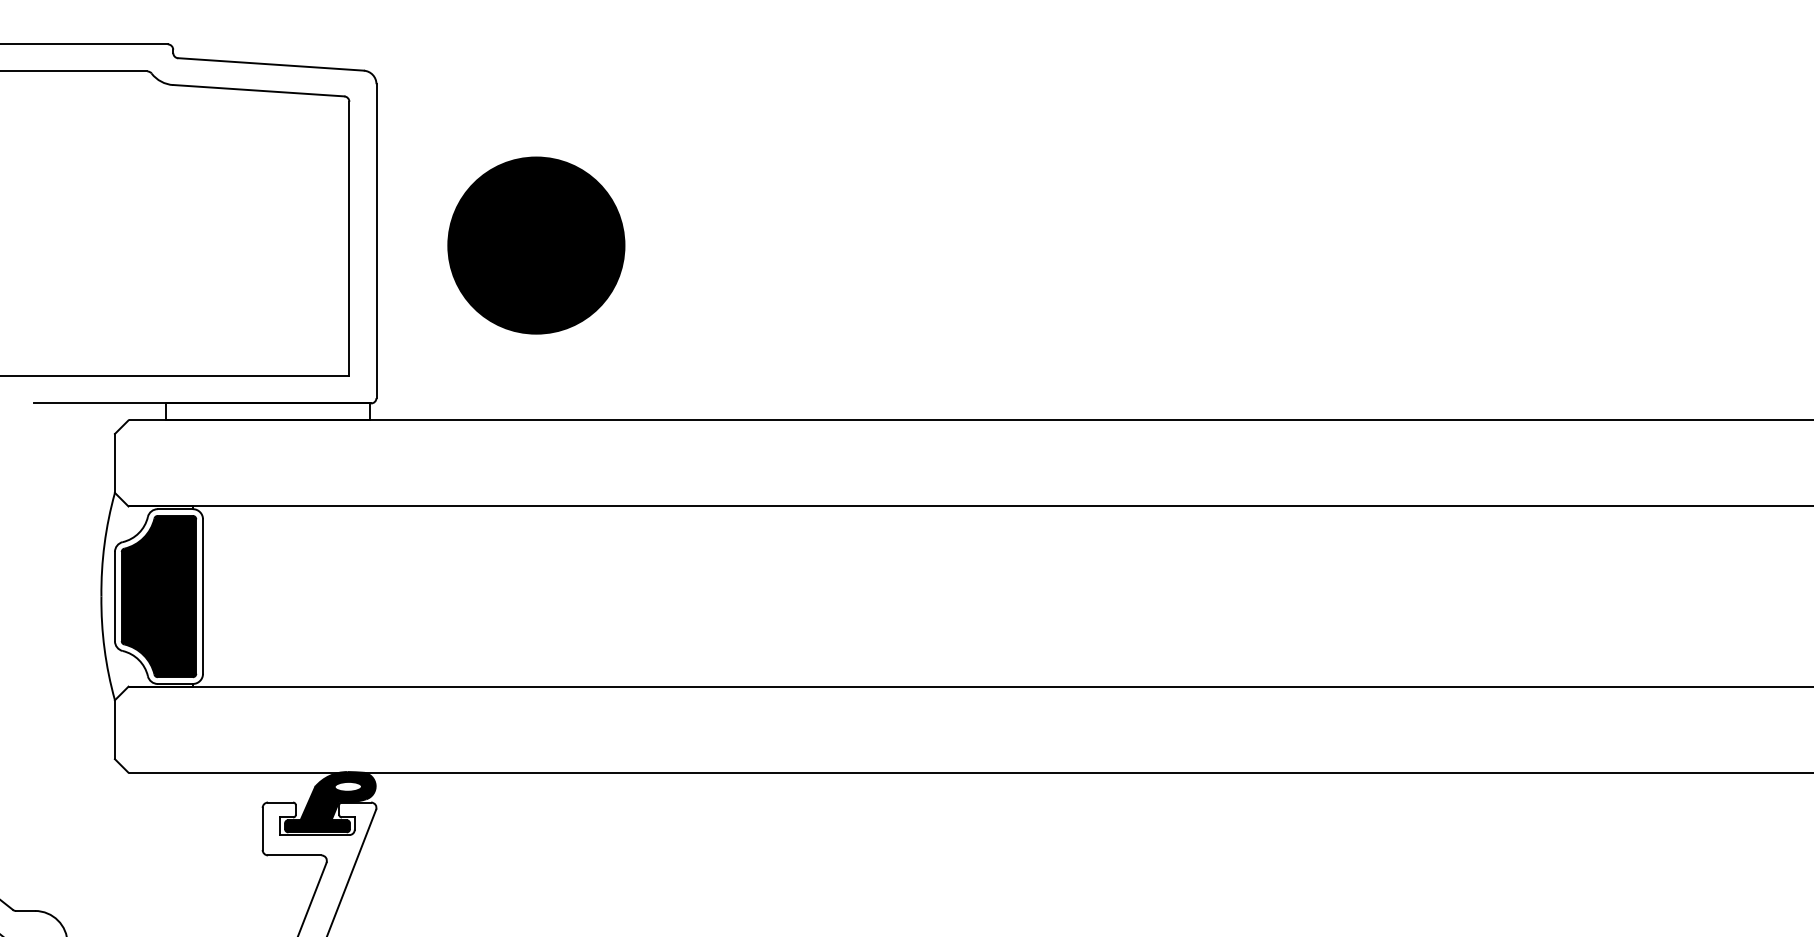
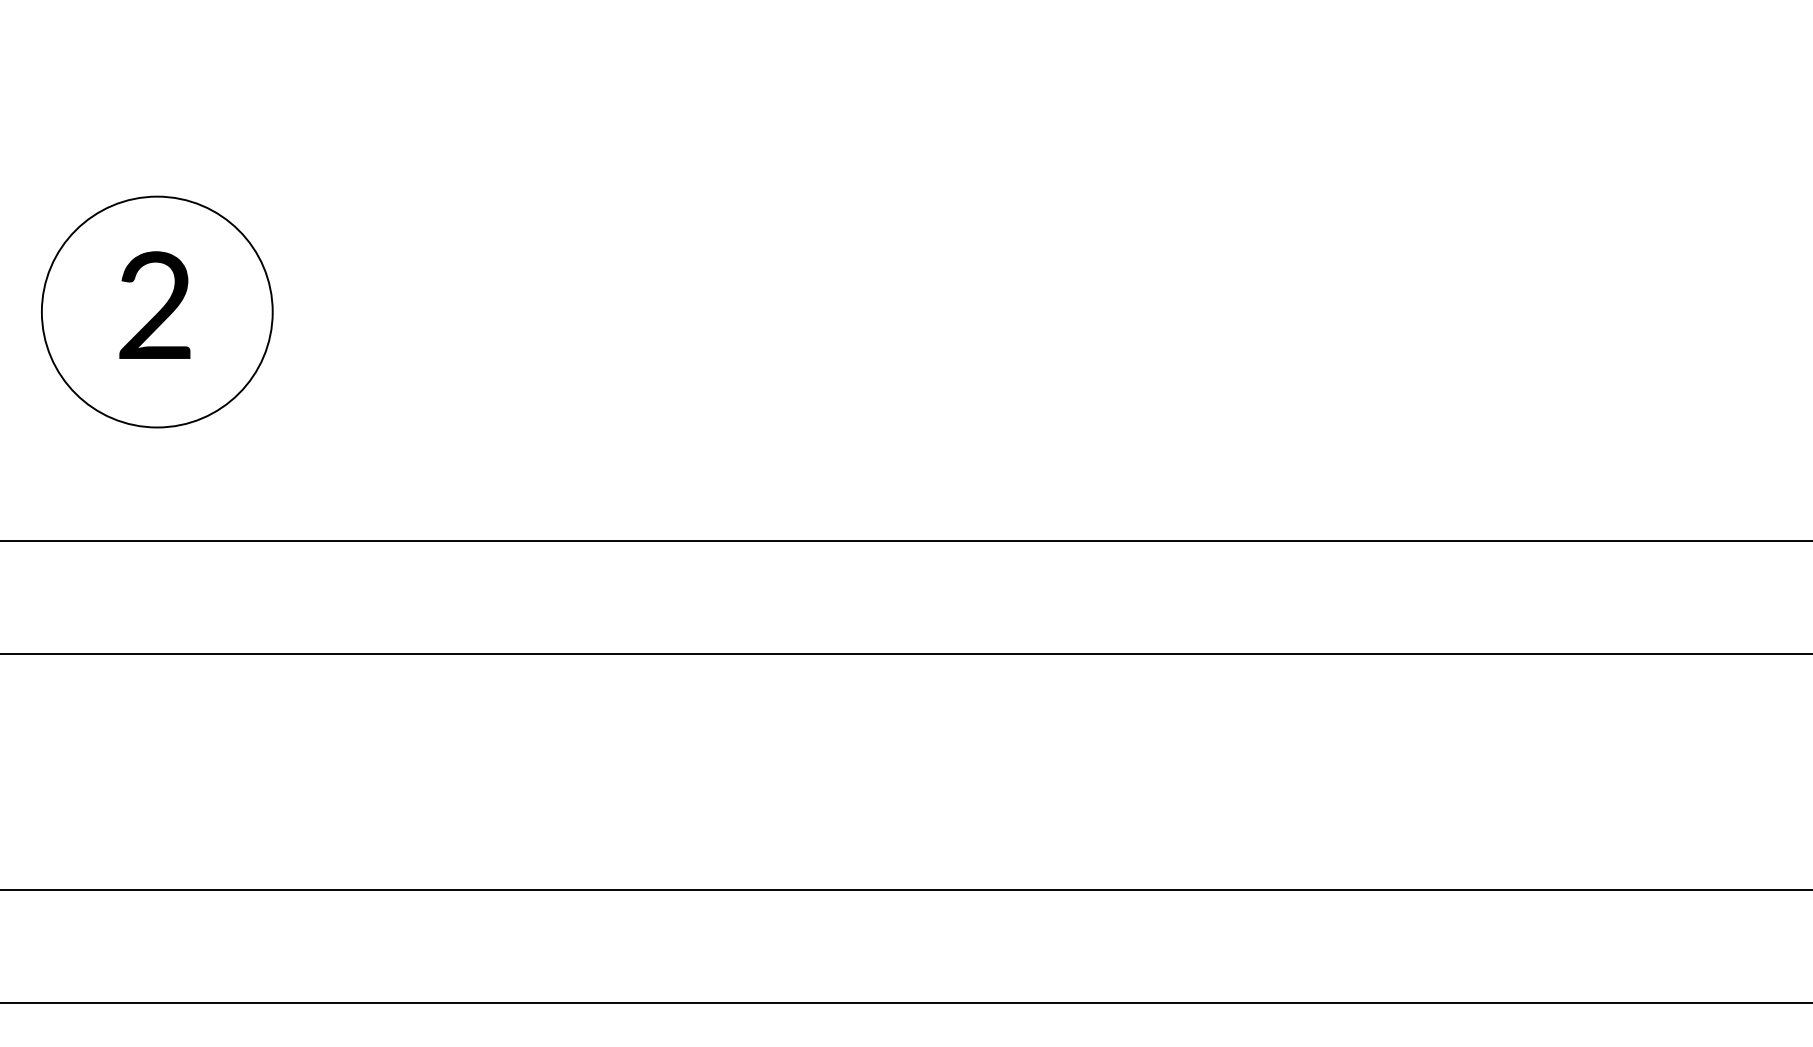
fill: (536, 245) -> (157, 311), removed

